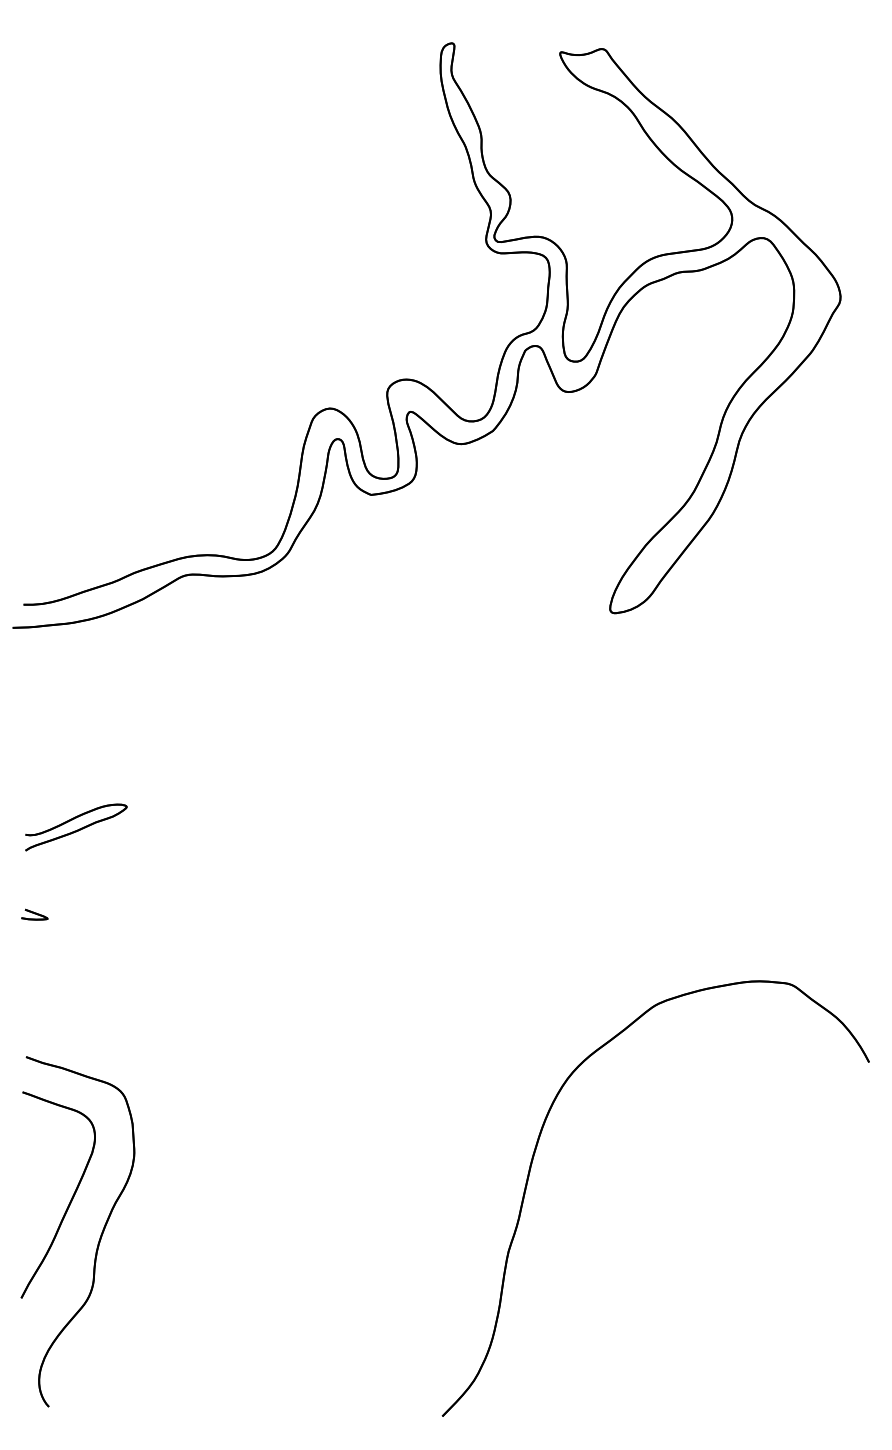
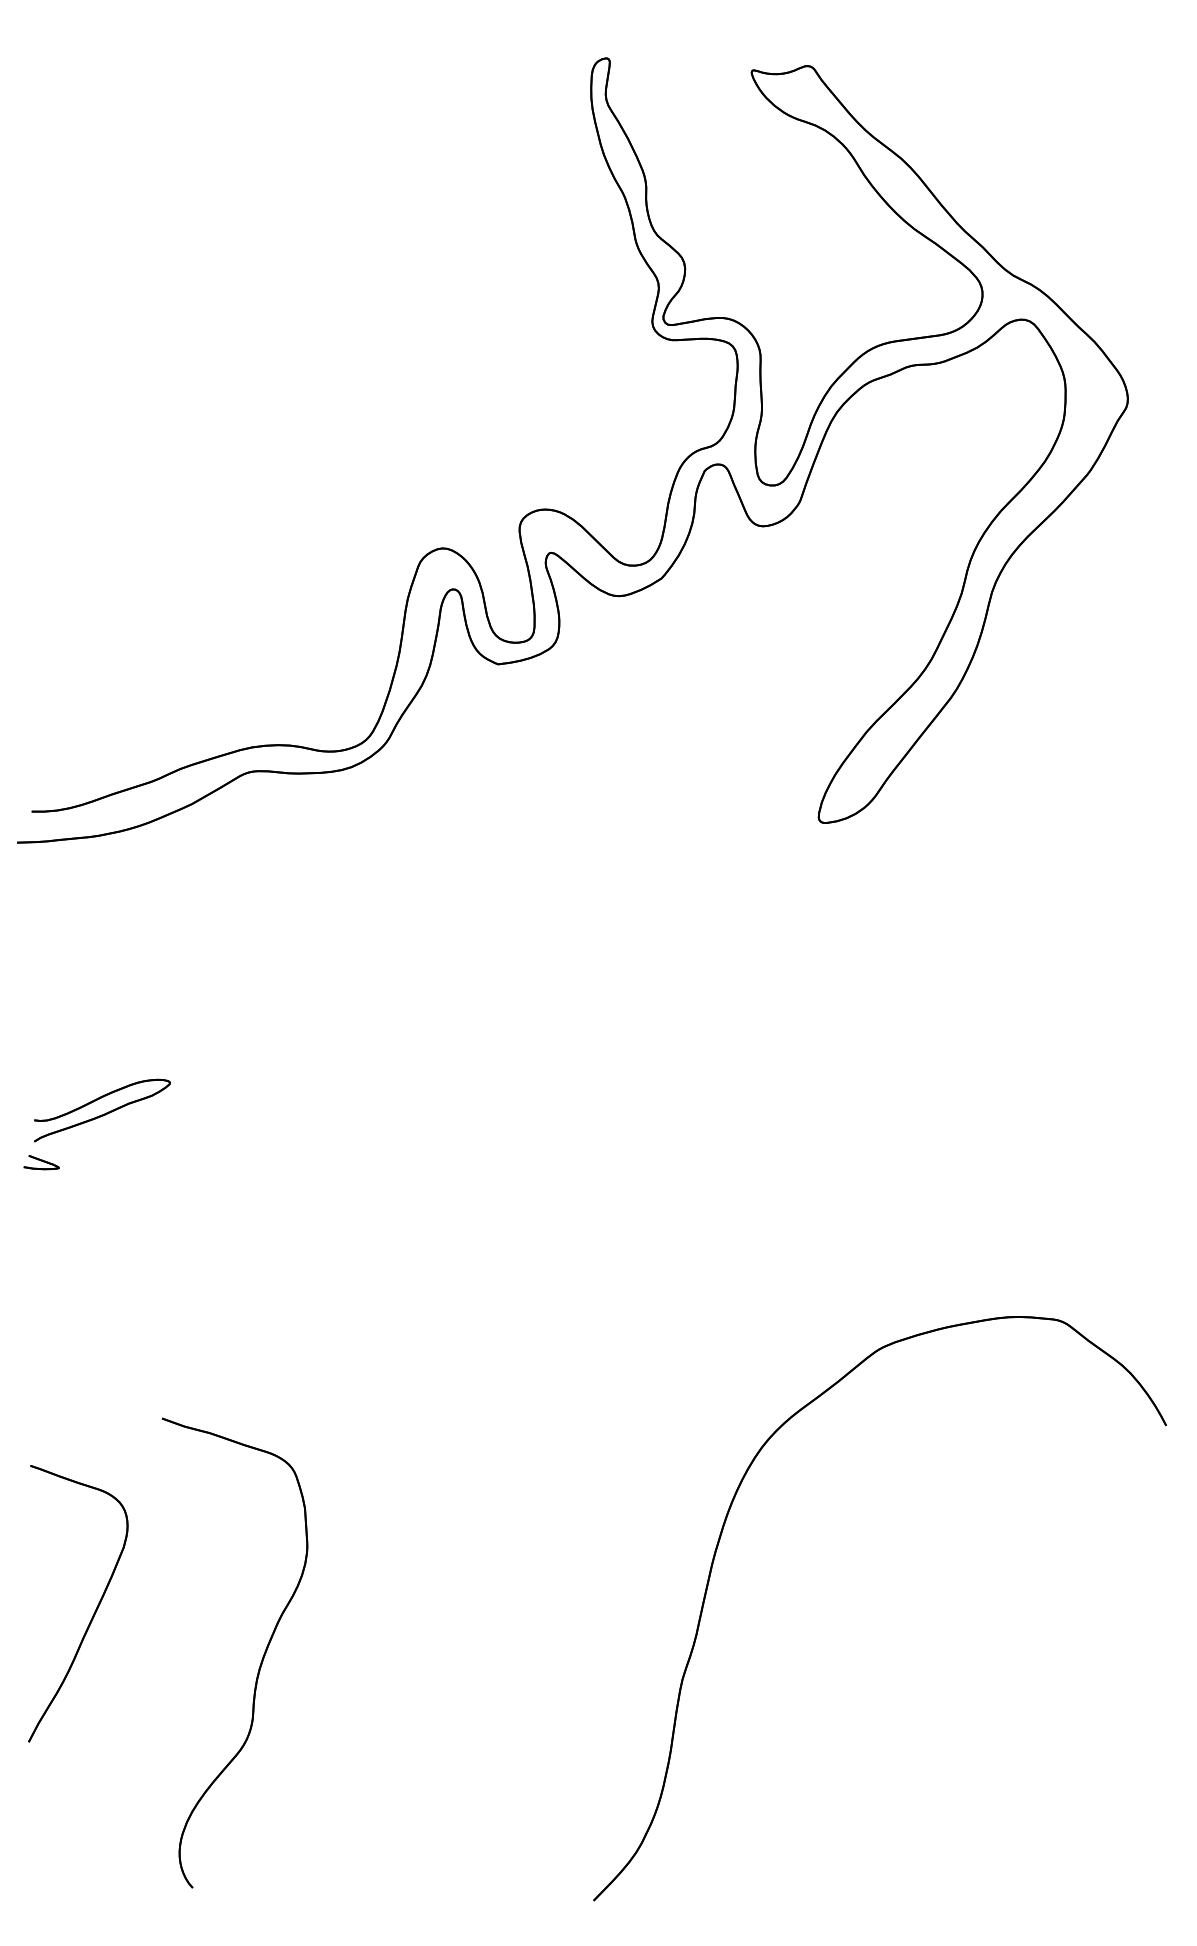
part: (34, 914) -> (41, 1162), moved
part: (99, 1238) -> (260, 1662), moved

